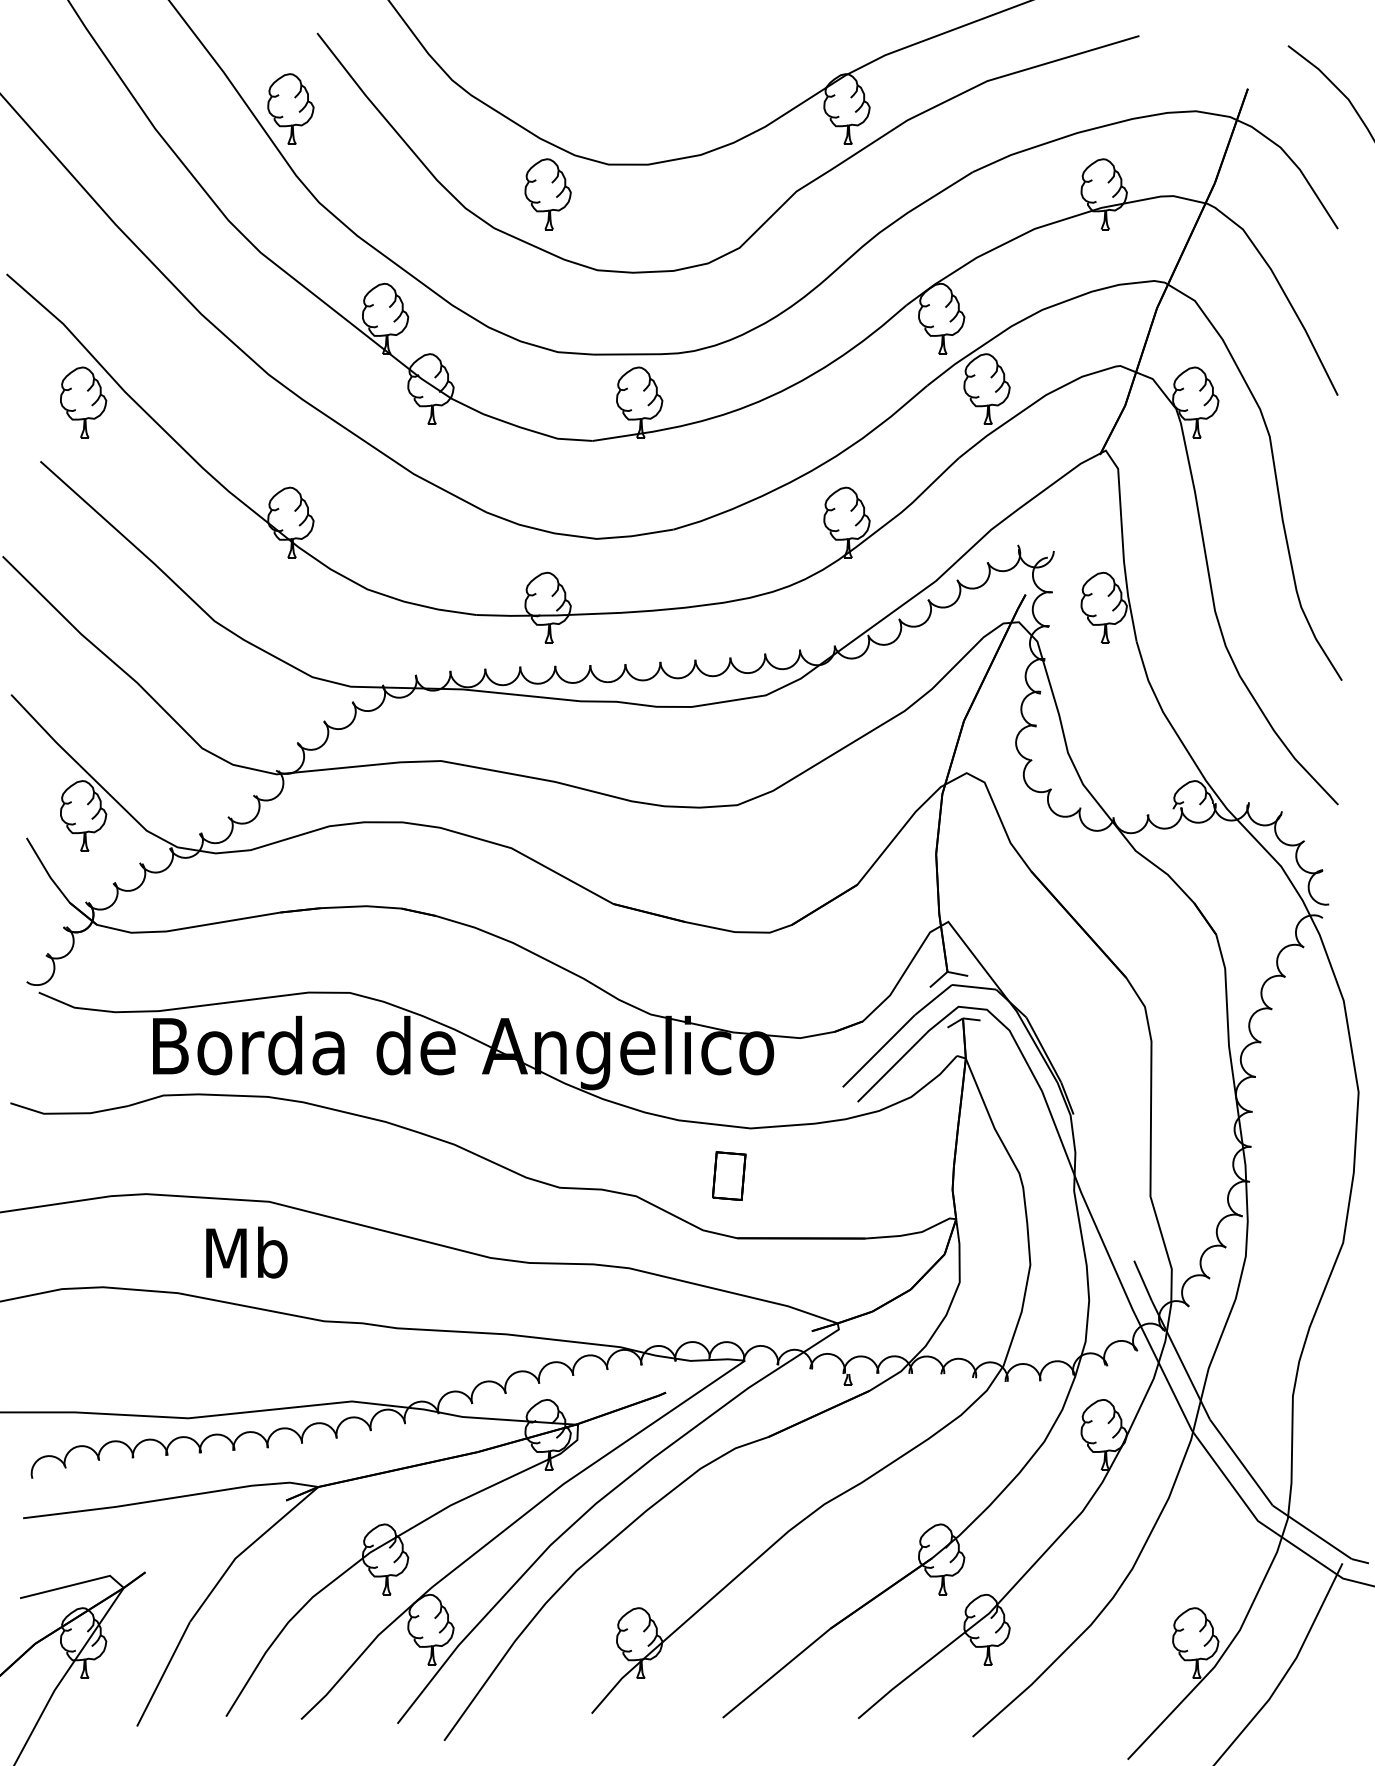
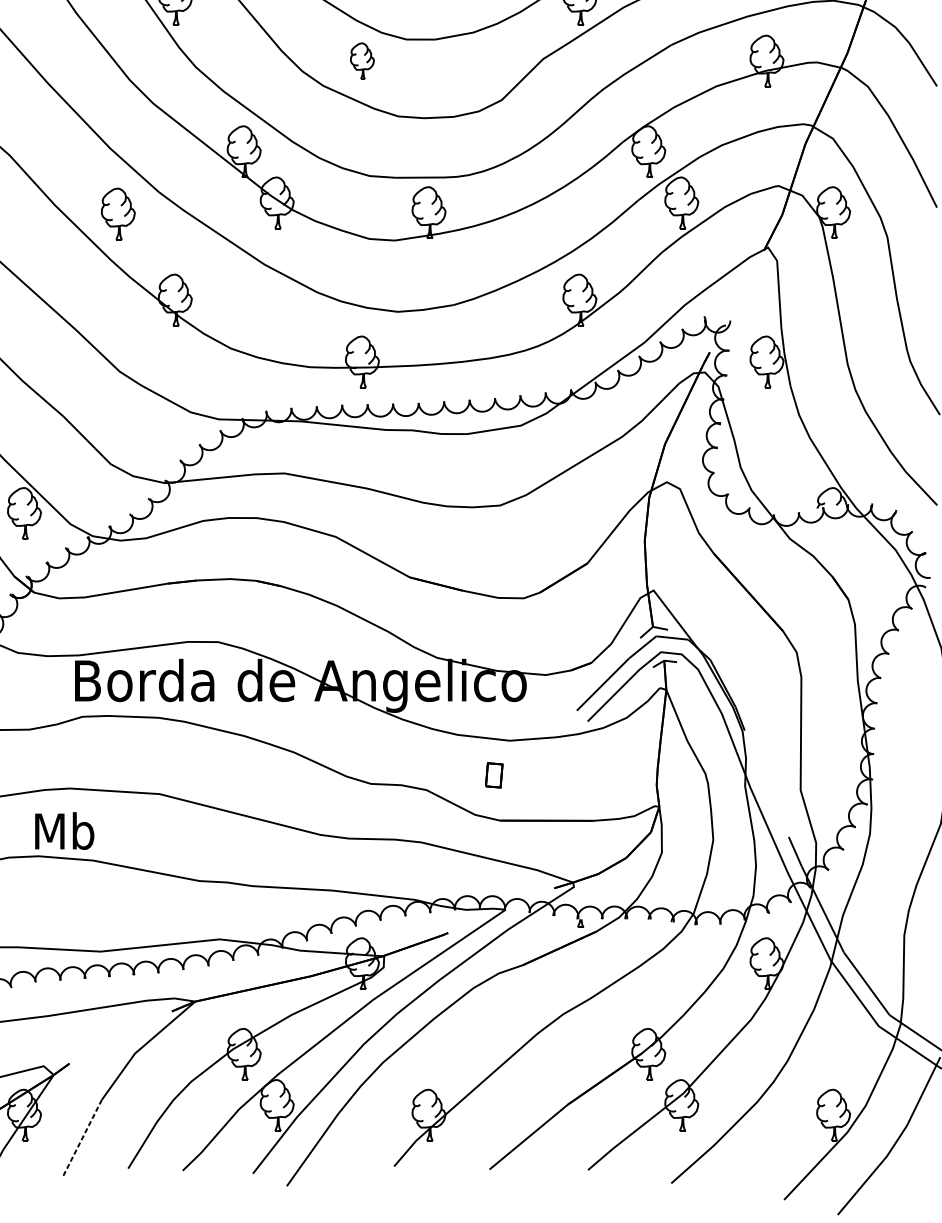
part: (547, 194) -> (362, 61), size x0.7
part: (83, 402) -> (118, 214), moved
part: (729, 1175) -> (494, 774), size x0.7
text: (246, 1252) -> (64, 830), moved
line: (163, 1674) -> (82, 1137), solid -> dashed

